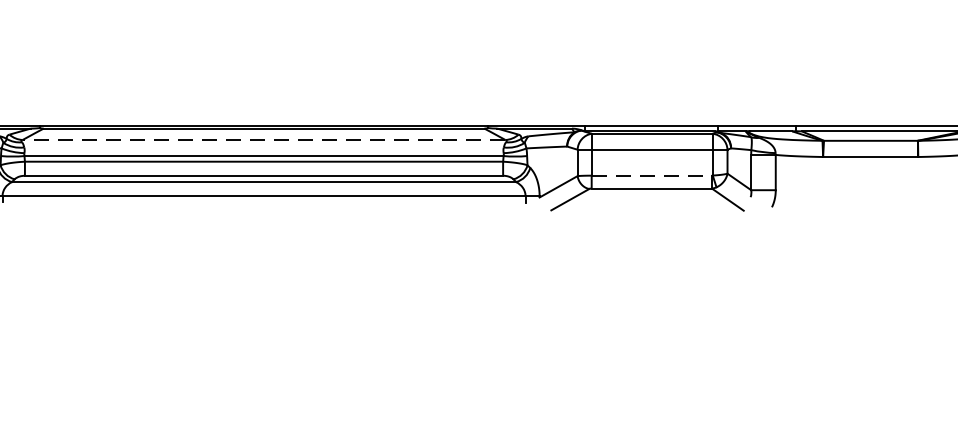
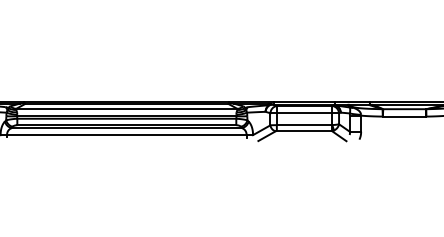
line: (263, 139) -> (126, 108), dashed -> solid
line: (652, 176) -> (304, 125), dashed -> solid

